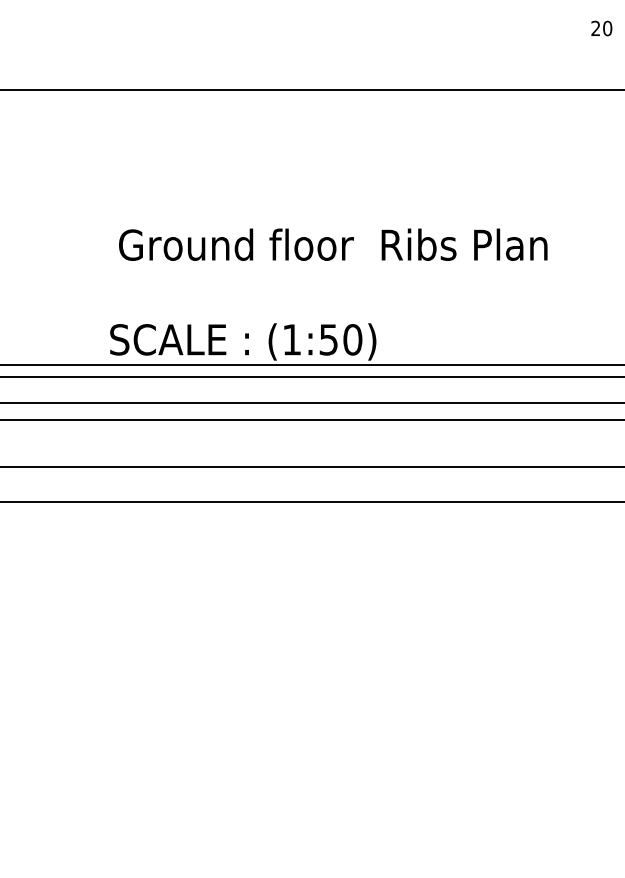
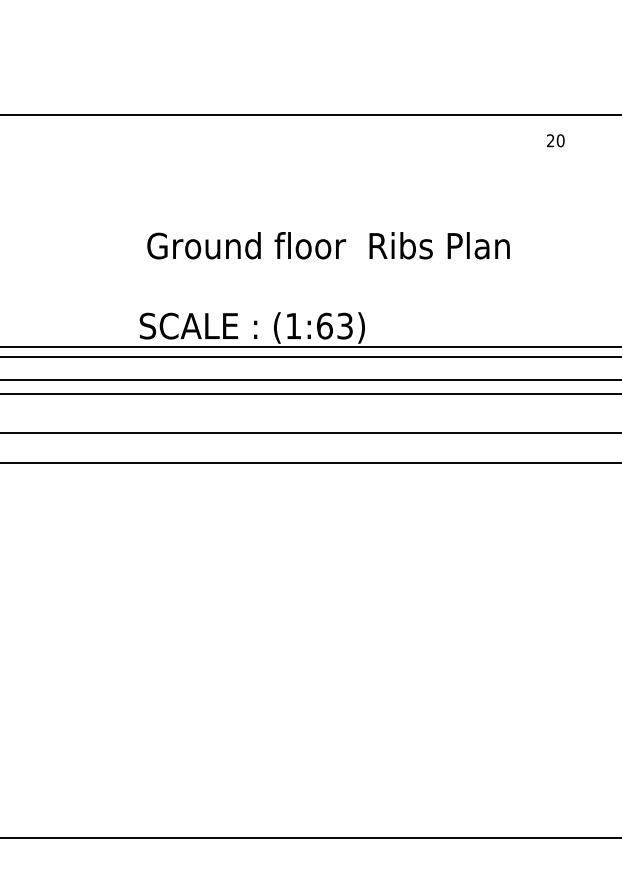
text: (601, 28) -> (555, 140), moved
text: (341, 339) -> (335, 325), (1:50) -> (1:63)

